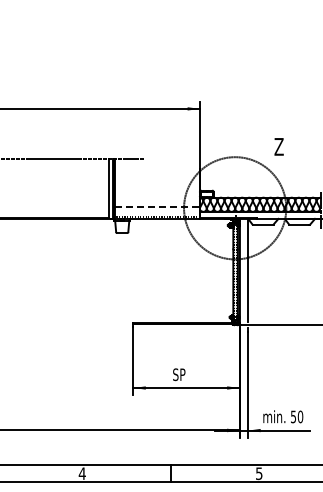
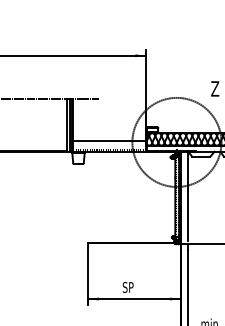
line: (158, 207) -> (110, 141), dashed -> solid

